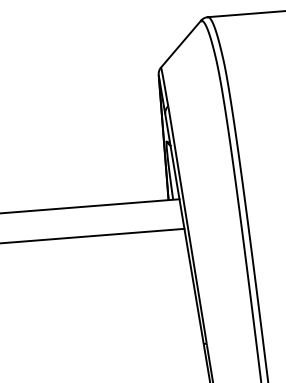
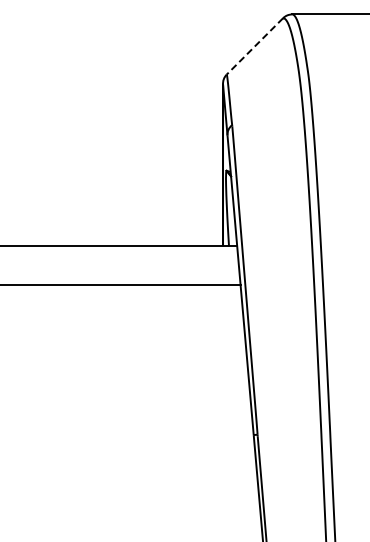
line: (180, 44) -> (254, 46), solid -> dashed

